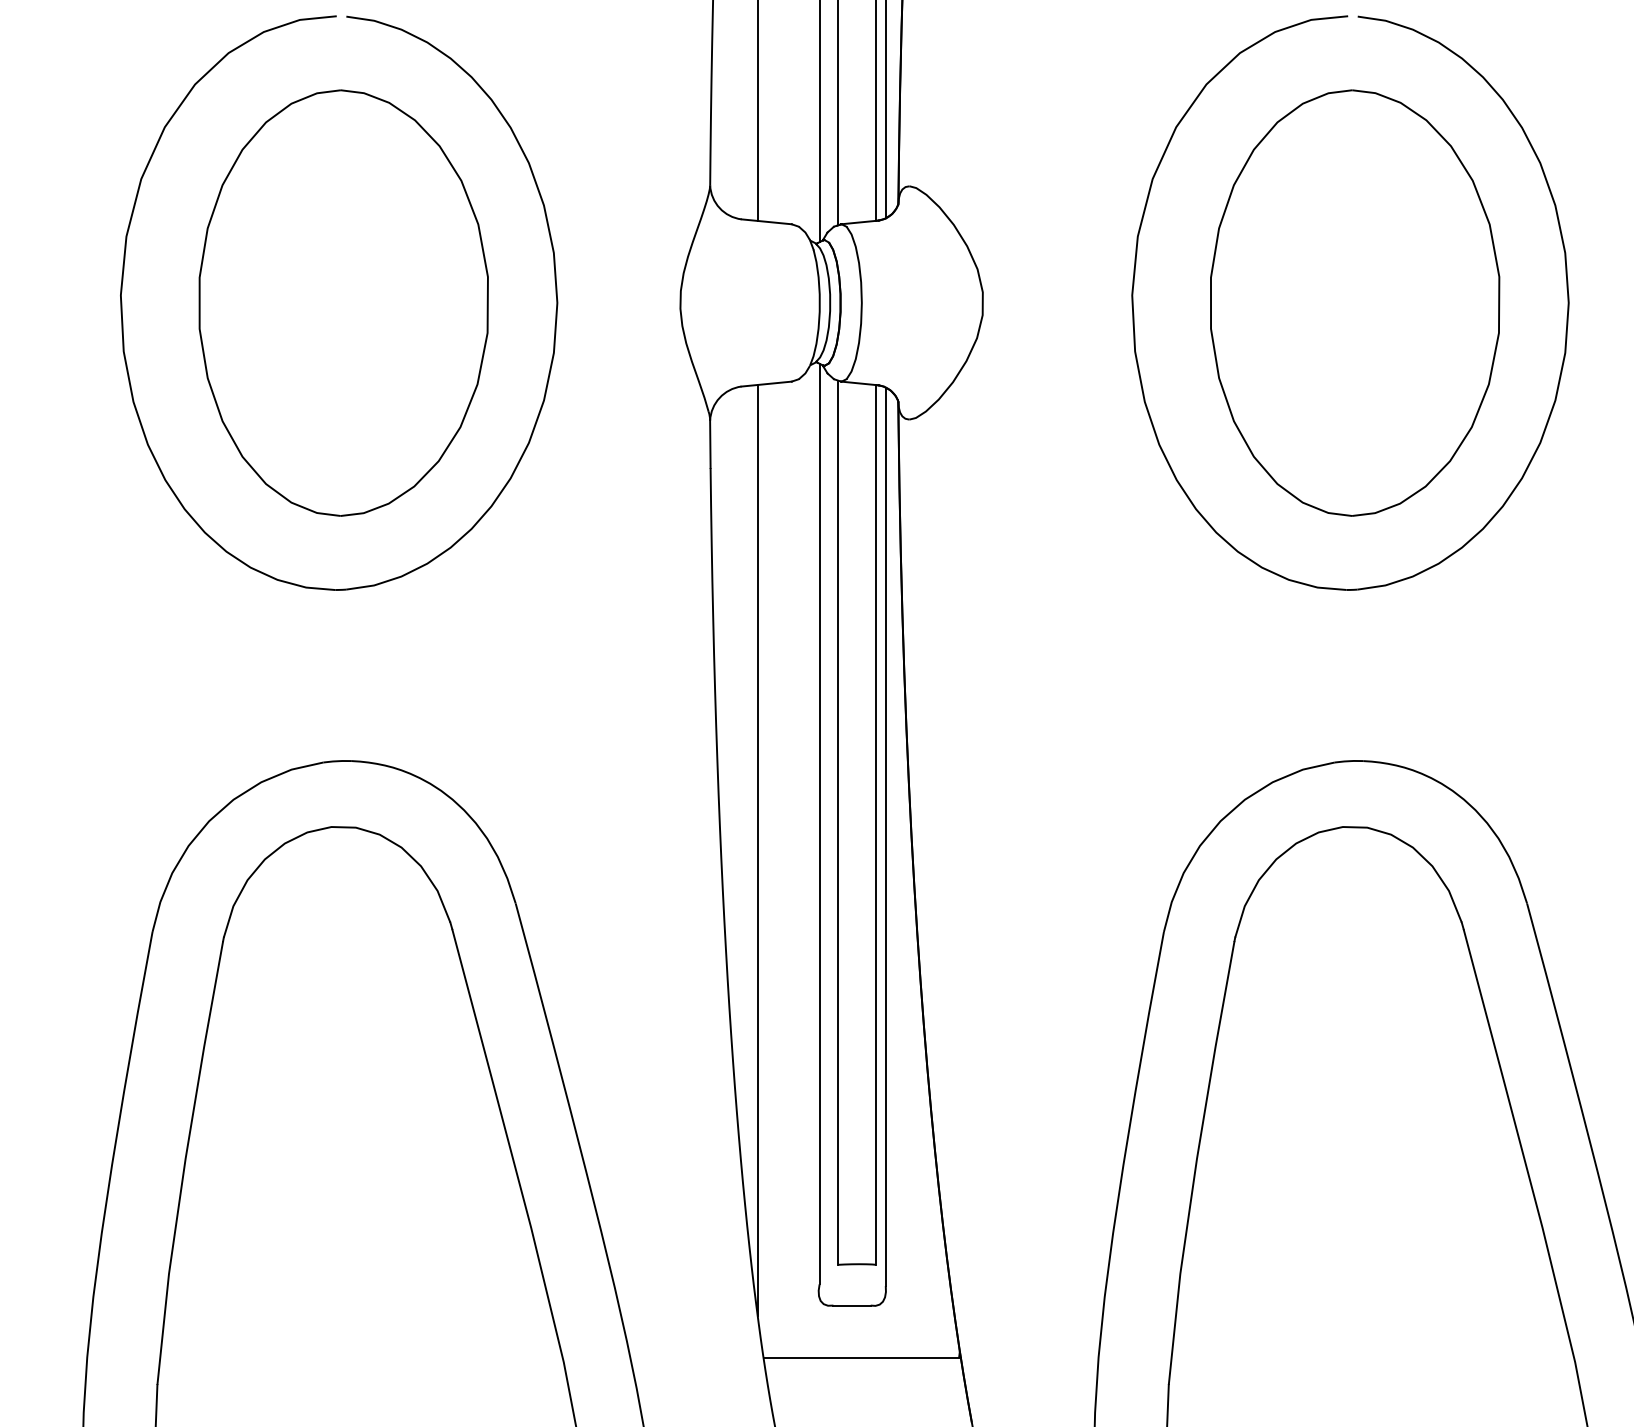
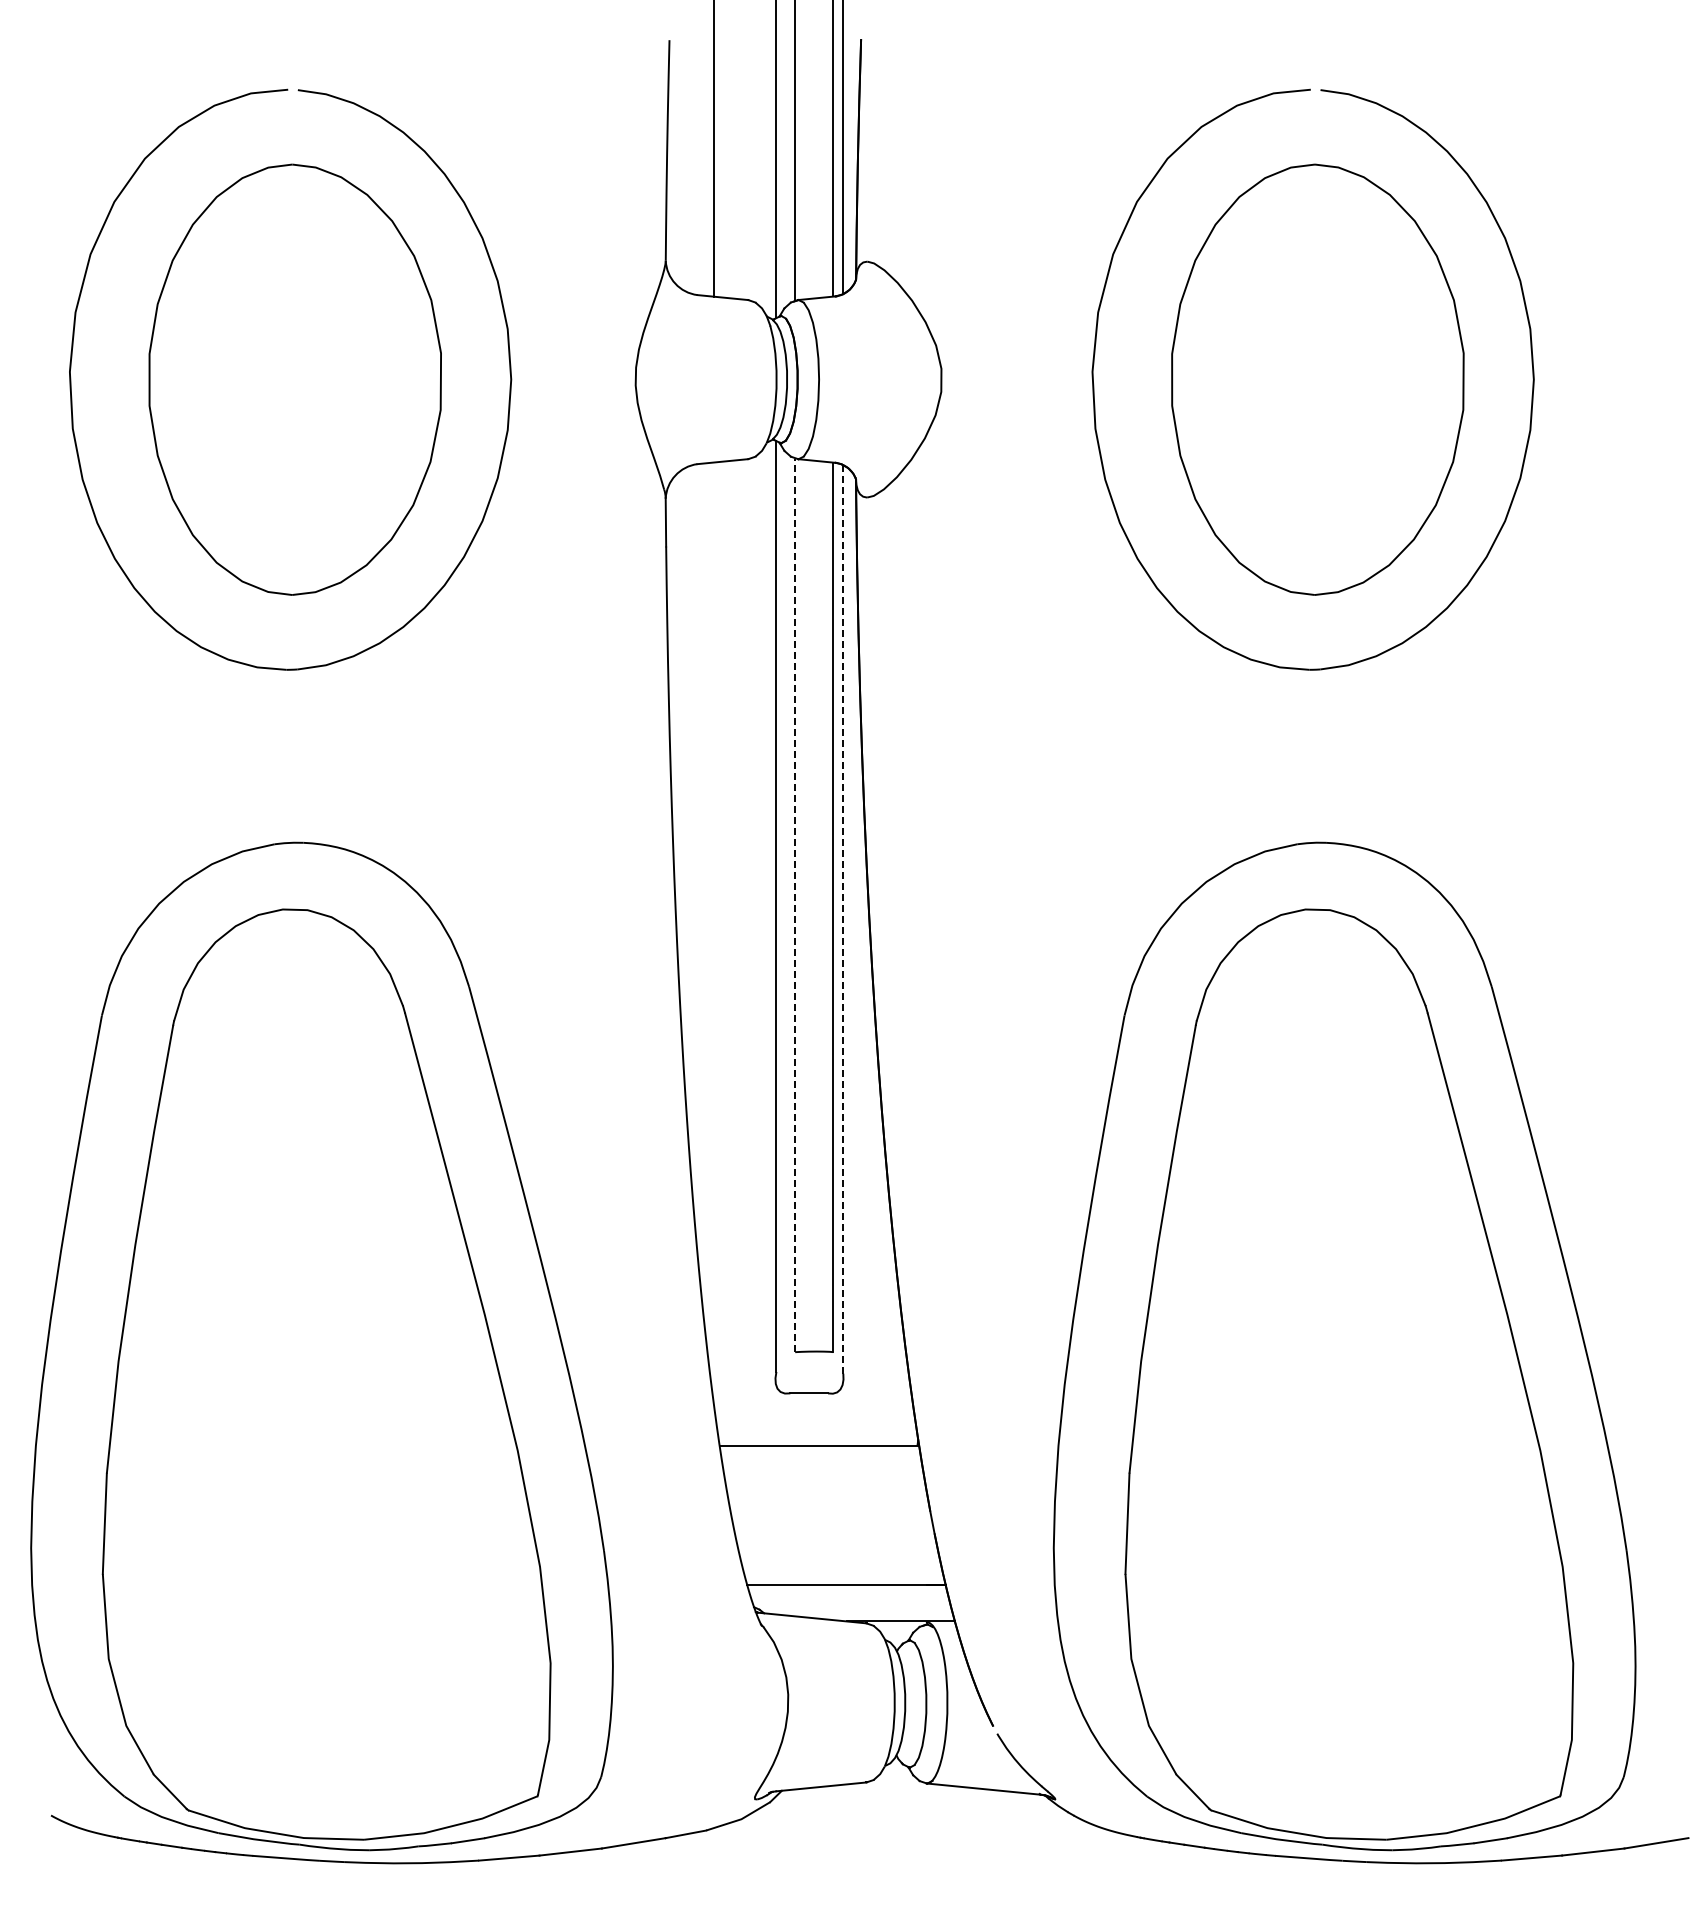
line: (838, 823) -> (795, 905), solid -> dashed
line: (885, 837) -> (843, 920), solid -> dashed
line: (757, 849) -> (713, 932), removed

